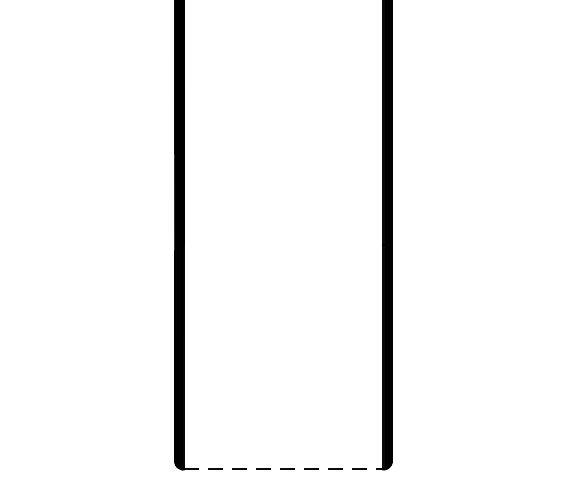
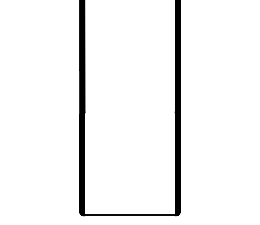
line: (282, 470) -> (129, 215), dashed -> solid

